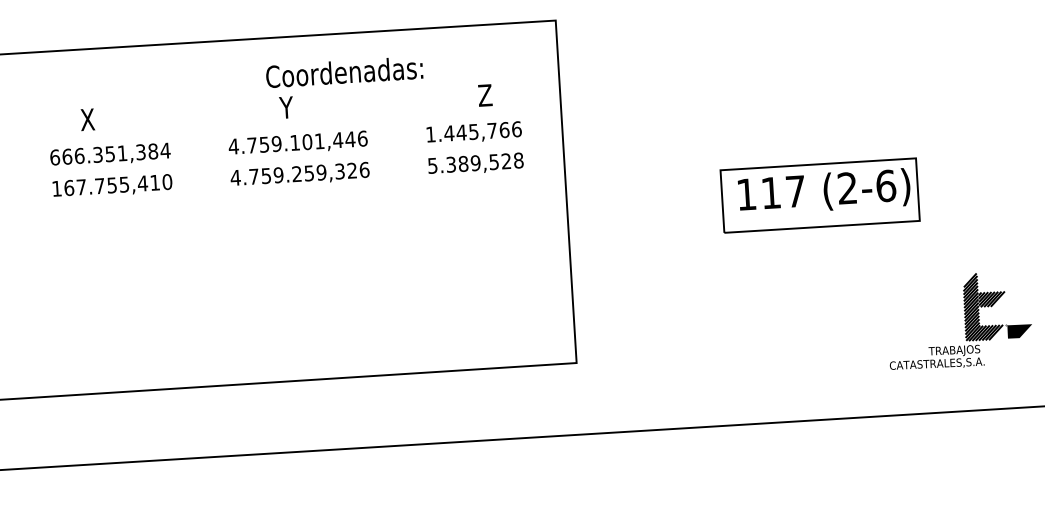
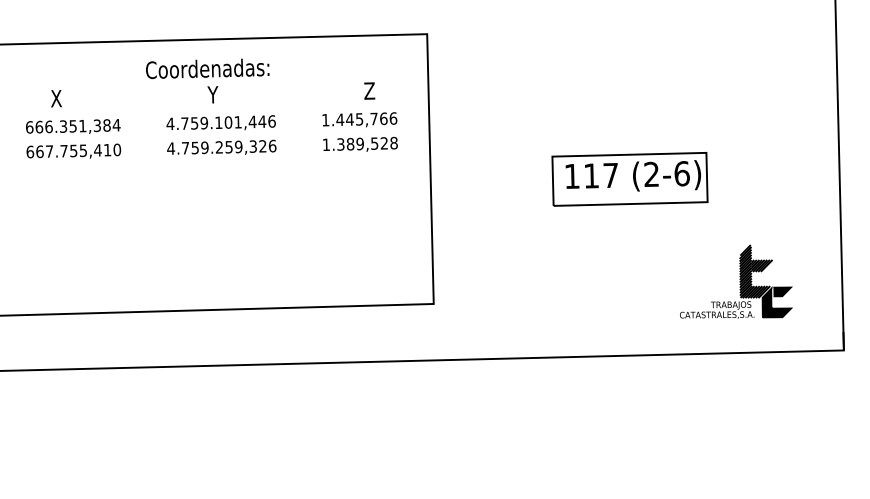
text: (344, 71) -> (207, 68), moved
text: (431, 165) -> (325, 144), 5.389,528 -> 1.389,528
text: (57, 188) -> (30, 151), 167.755,410 -> 667.755,410
fill: (1013, 345) -> (777, 302), added

